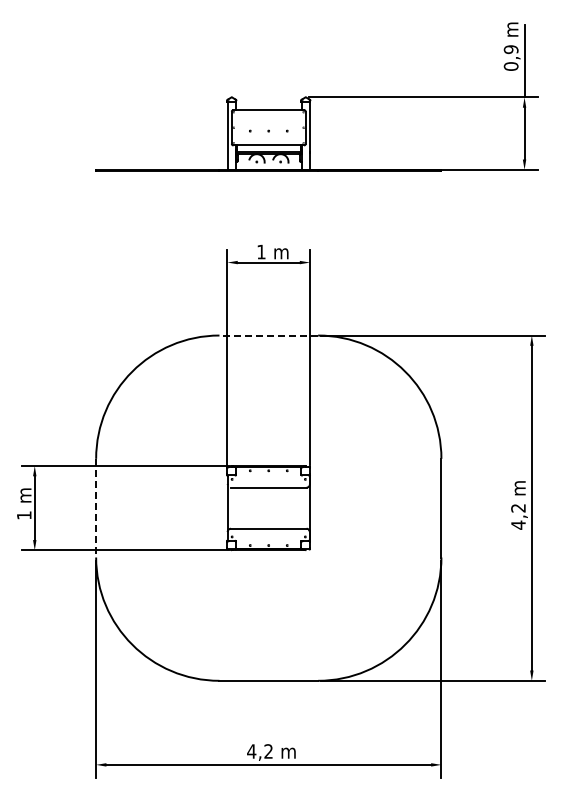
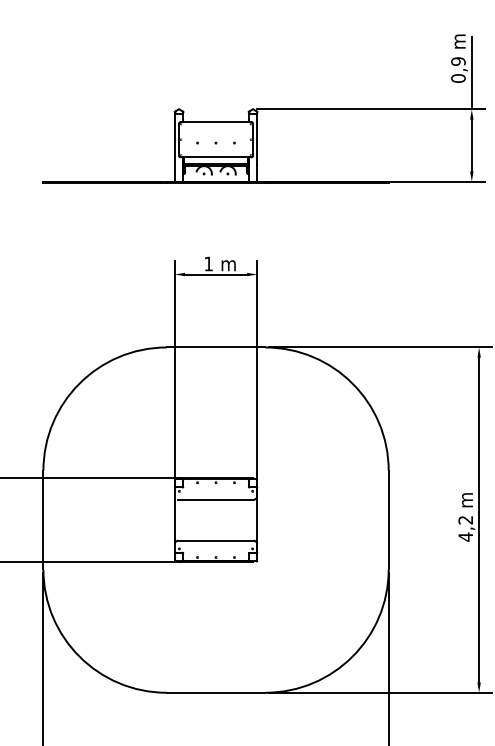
line: (268, 335) -> (215, 347), dashed -> solid
line: (96, 508) -> (43, 520), dashed -> solid

